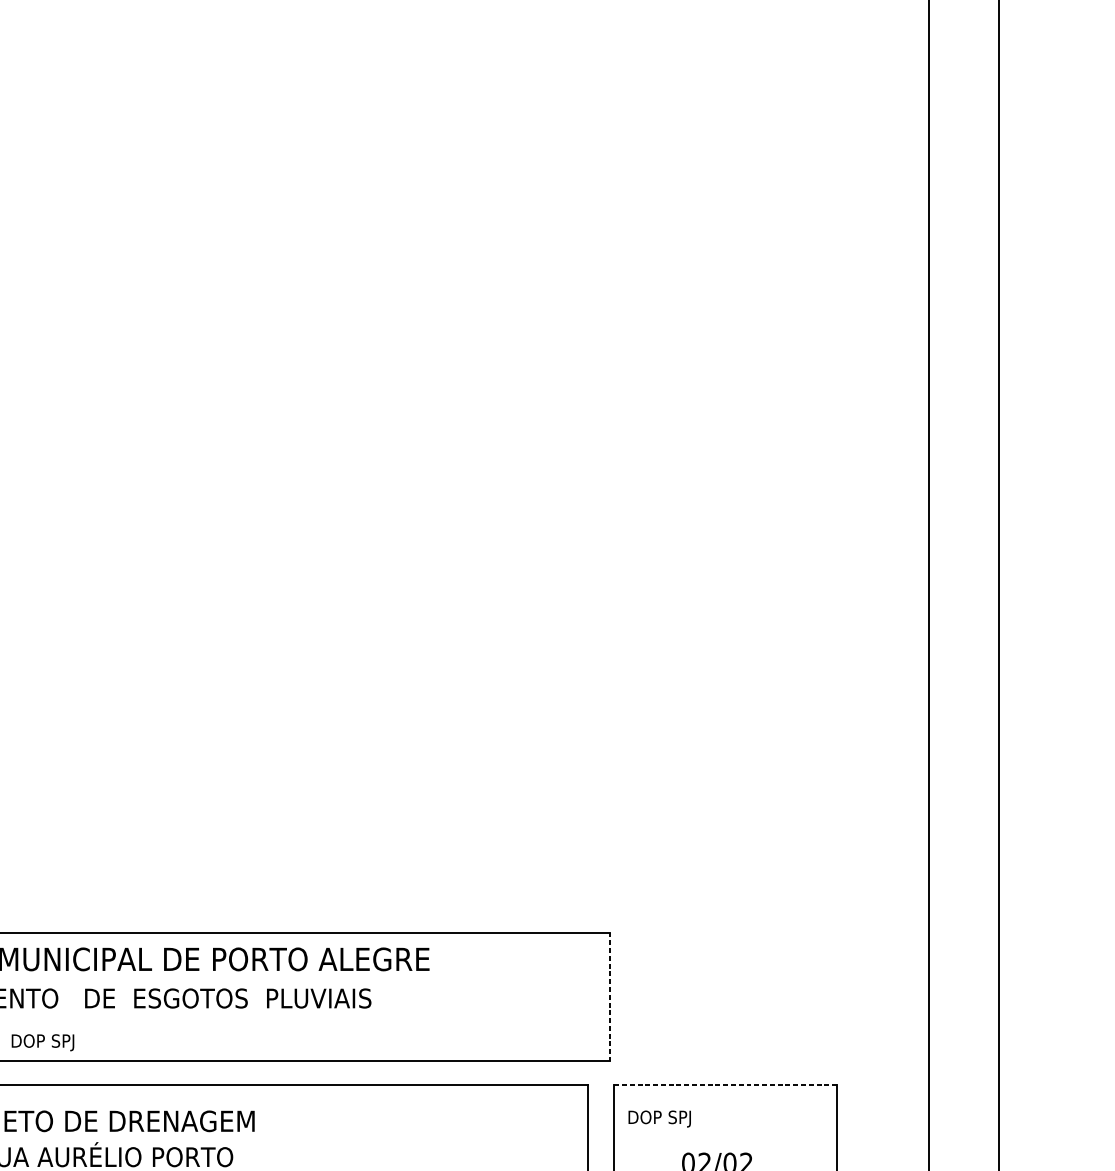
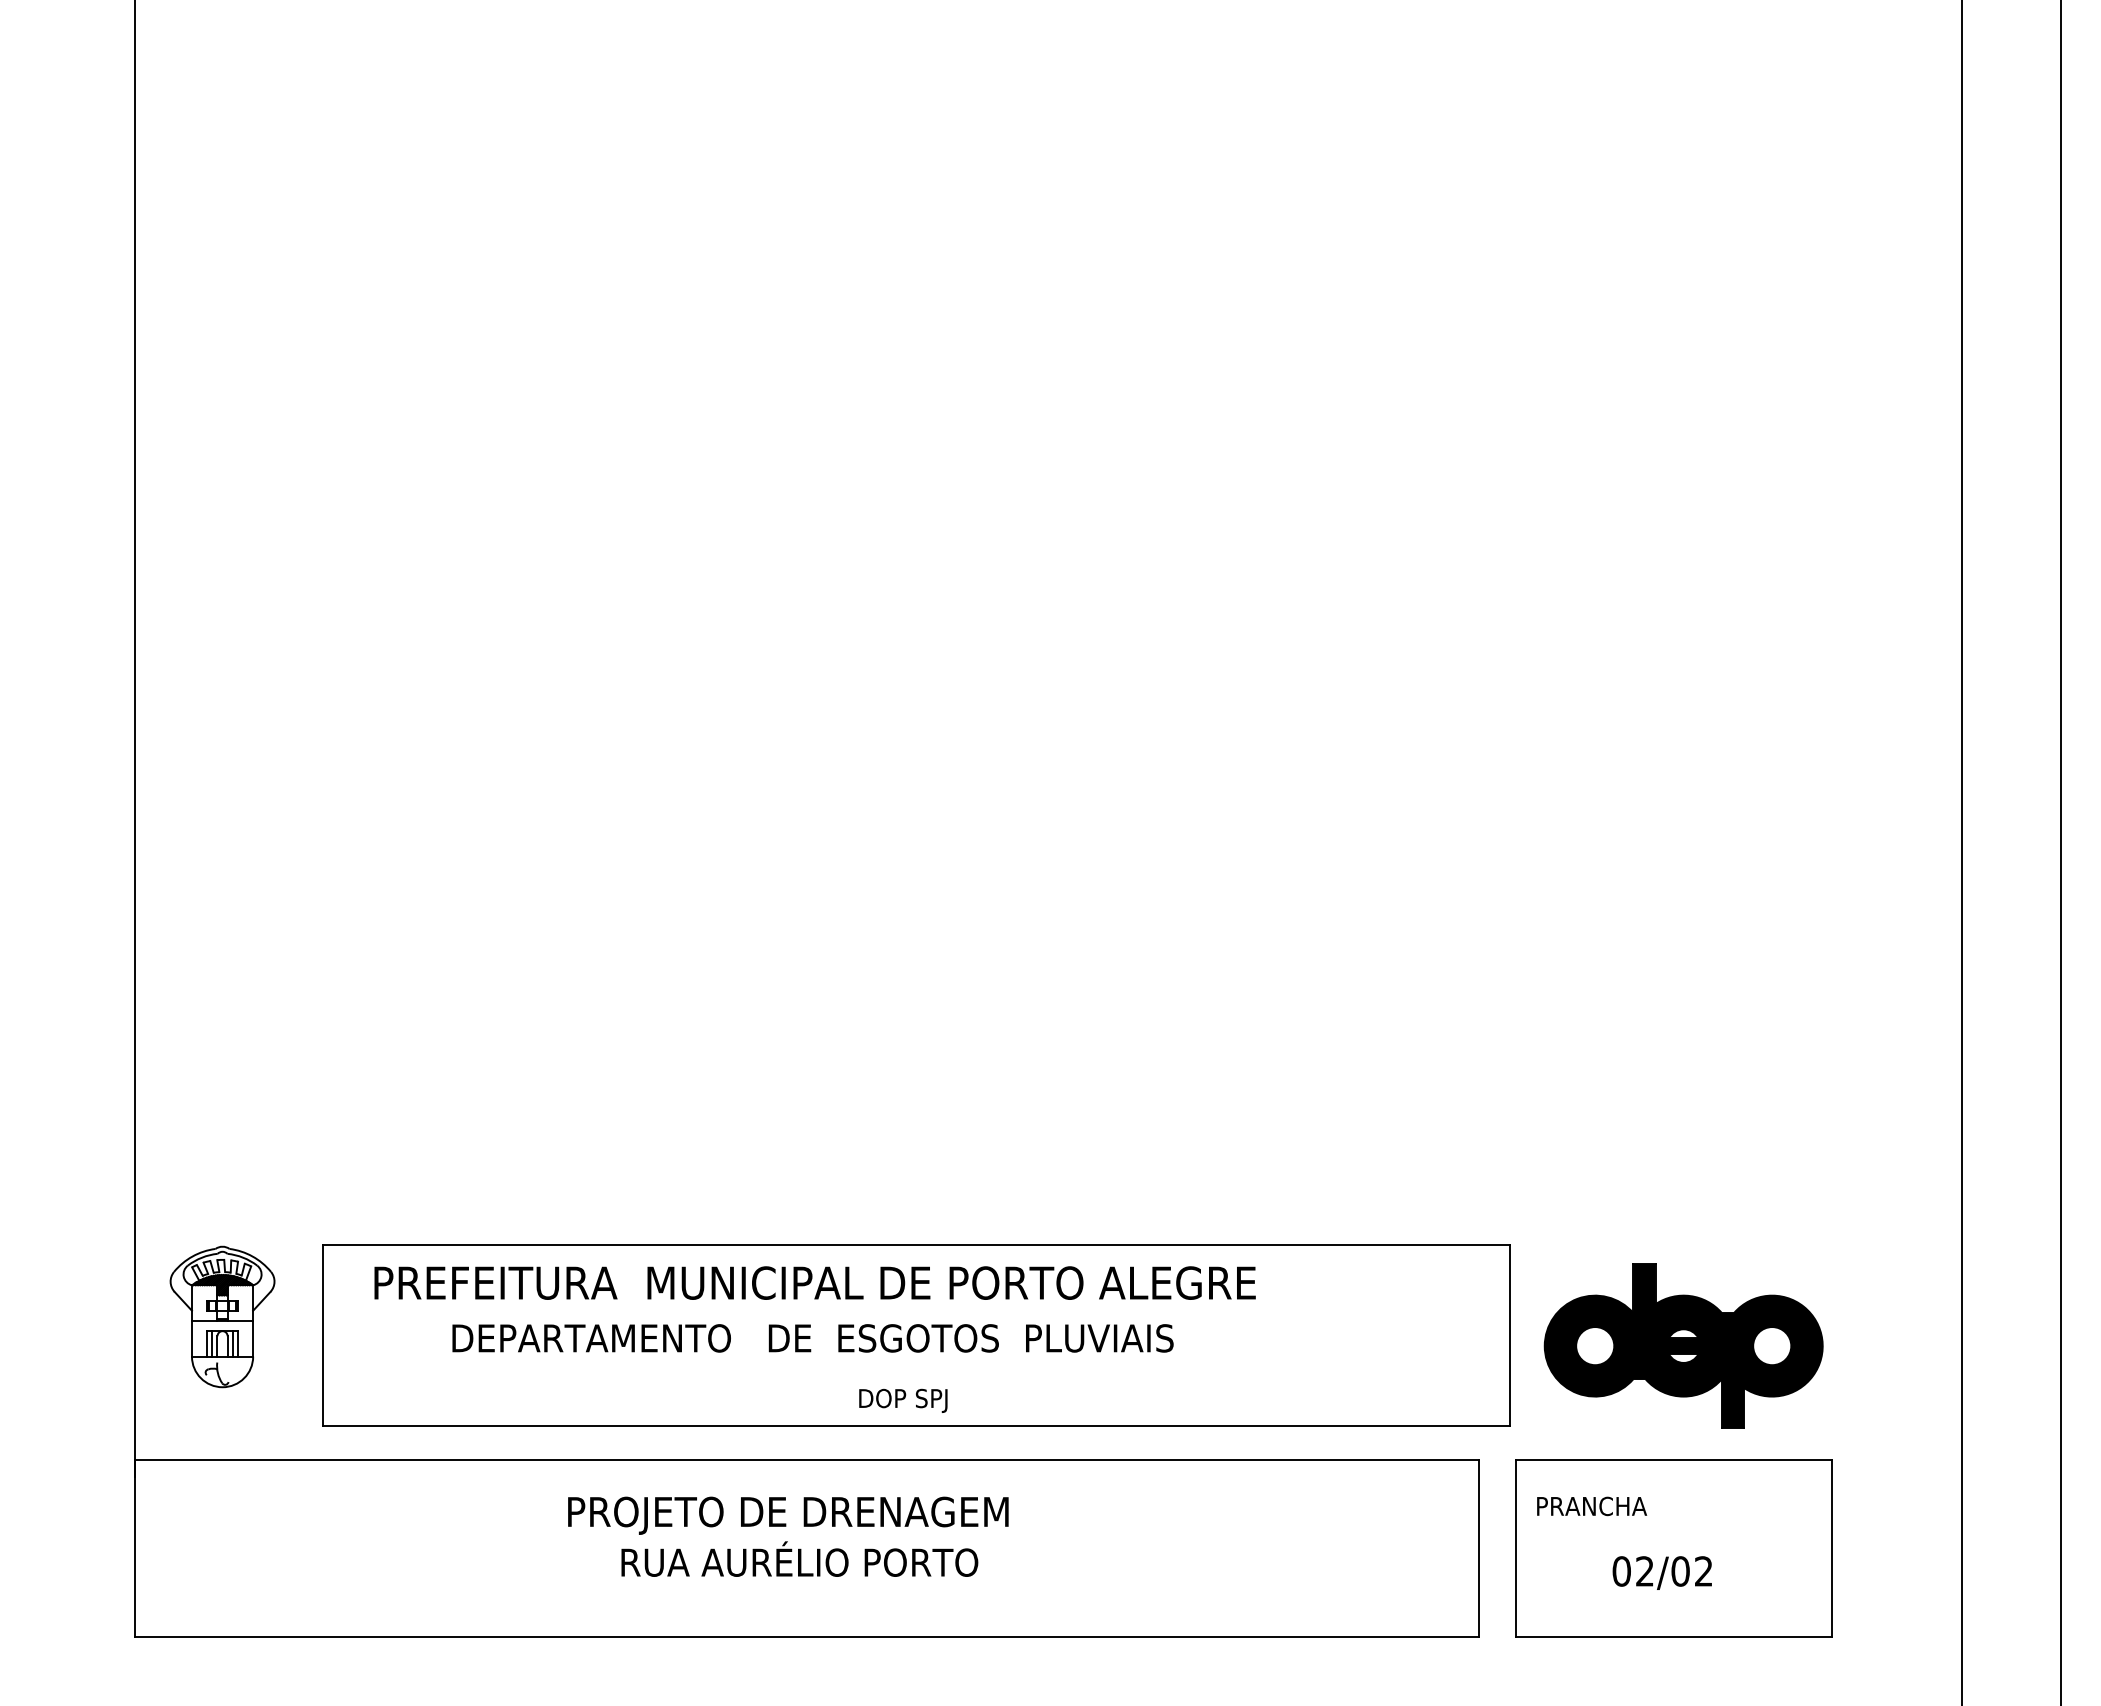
line: (609, 997) -> (1510, 1336), dashed -> solid
part: (732, 1003) -> (1683, 1345), added
text: (43, 1042) -> (903, 1400), moved
line: (725, 1084) -> (1674, 1460), dashed -> solid
text: (668, 1118) -> (1593, 1508), DOP SPJ -> PRANCHA

